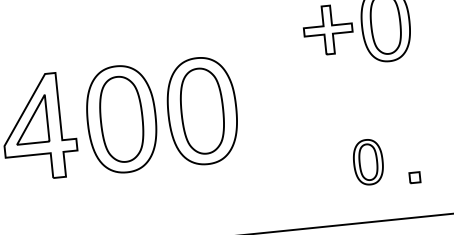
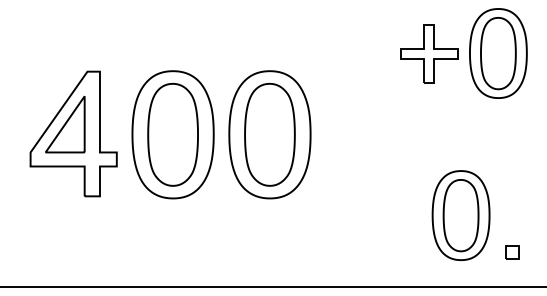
part: (367, 162) -> (460, 215), size x1.67
part: (414, 177) -> (512, 252), moved

